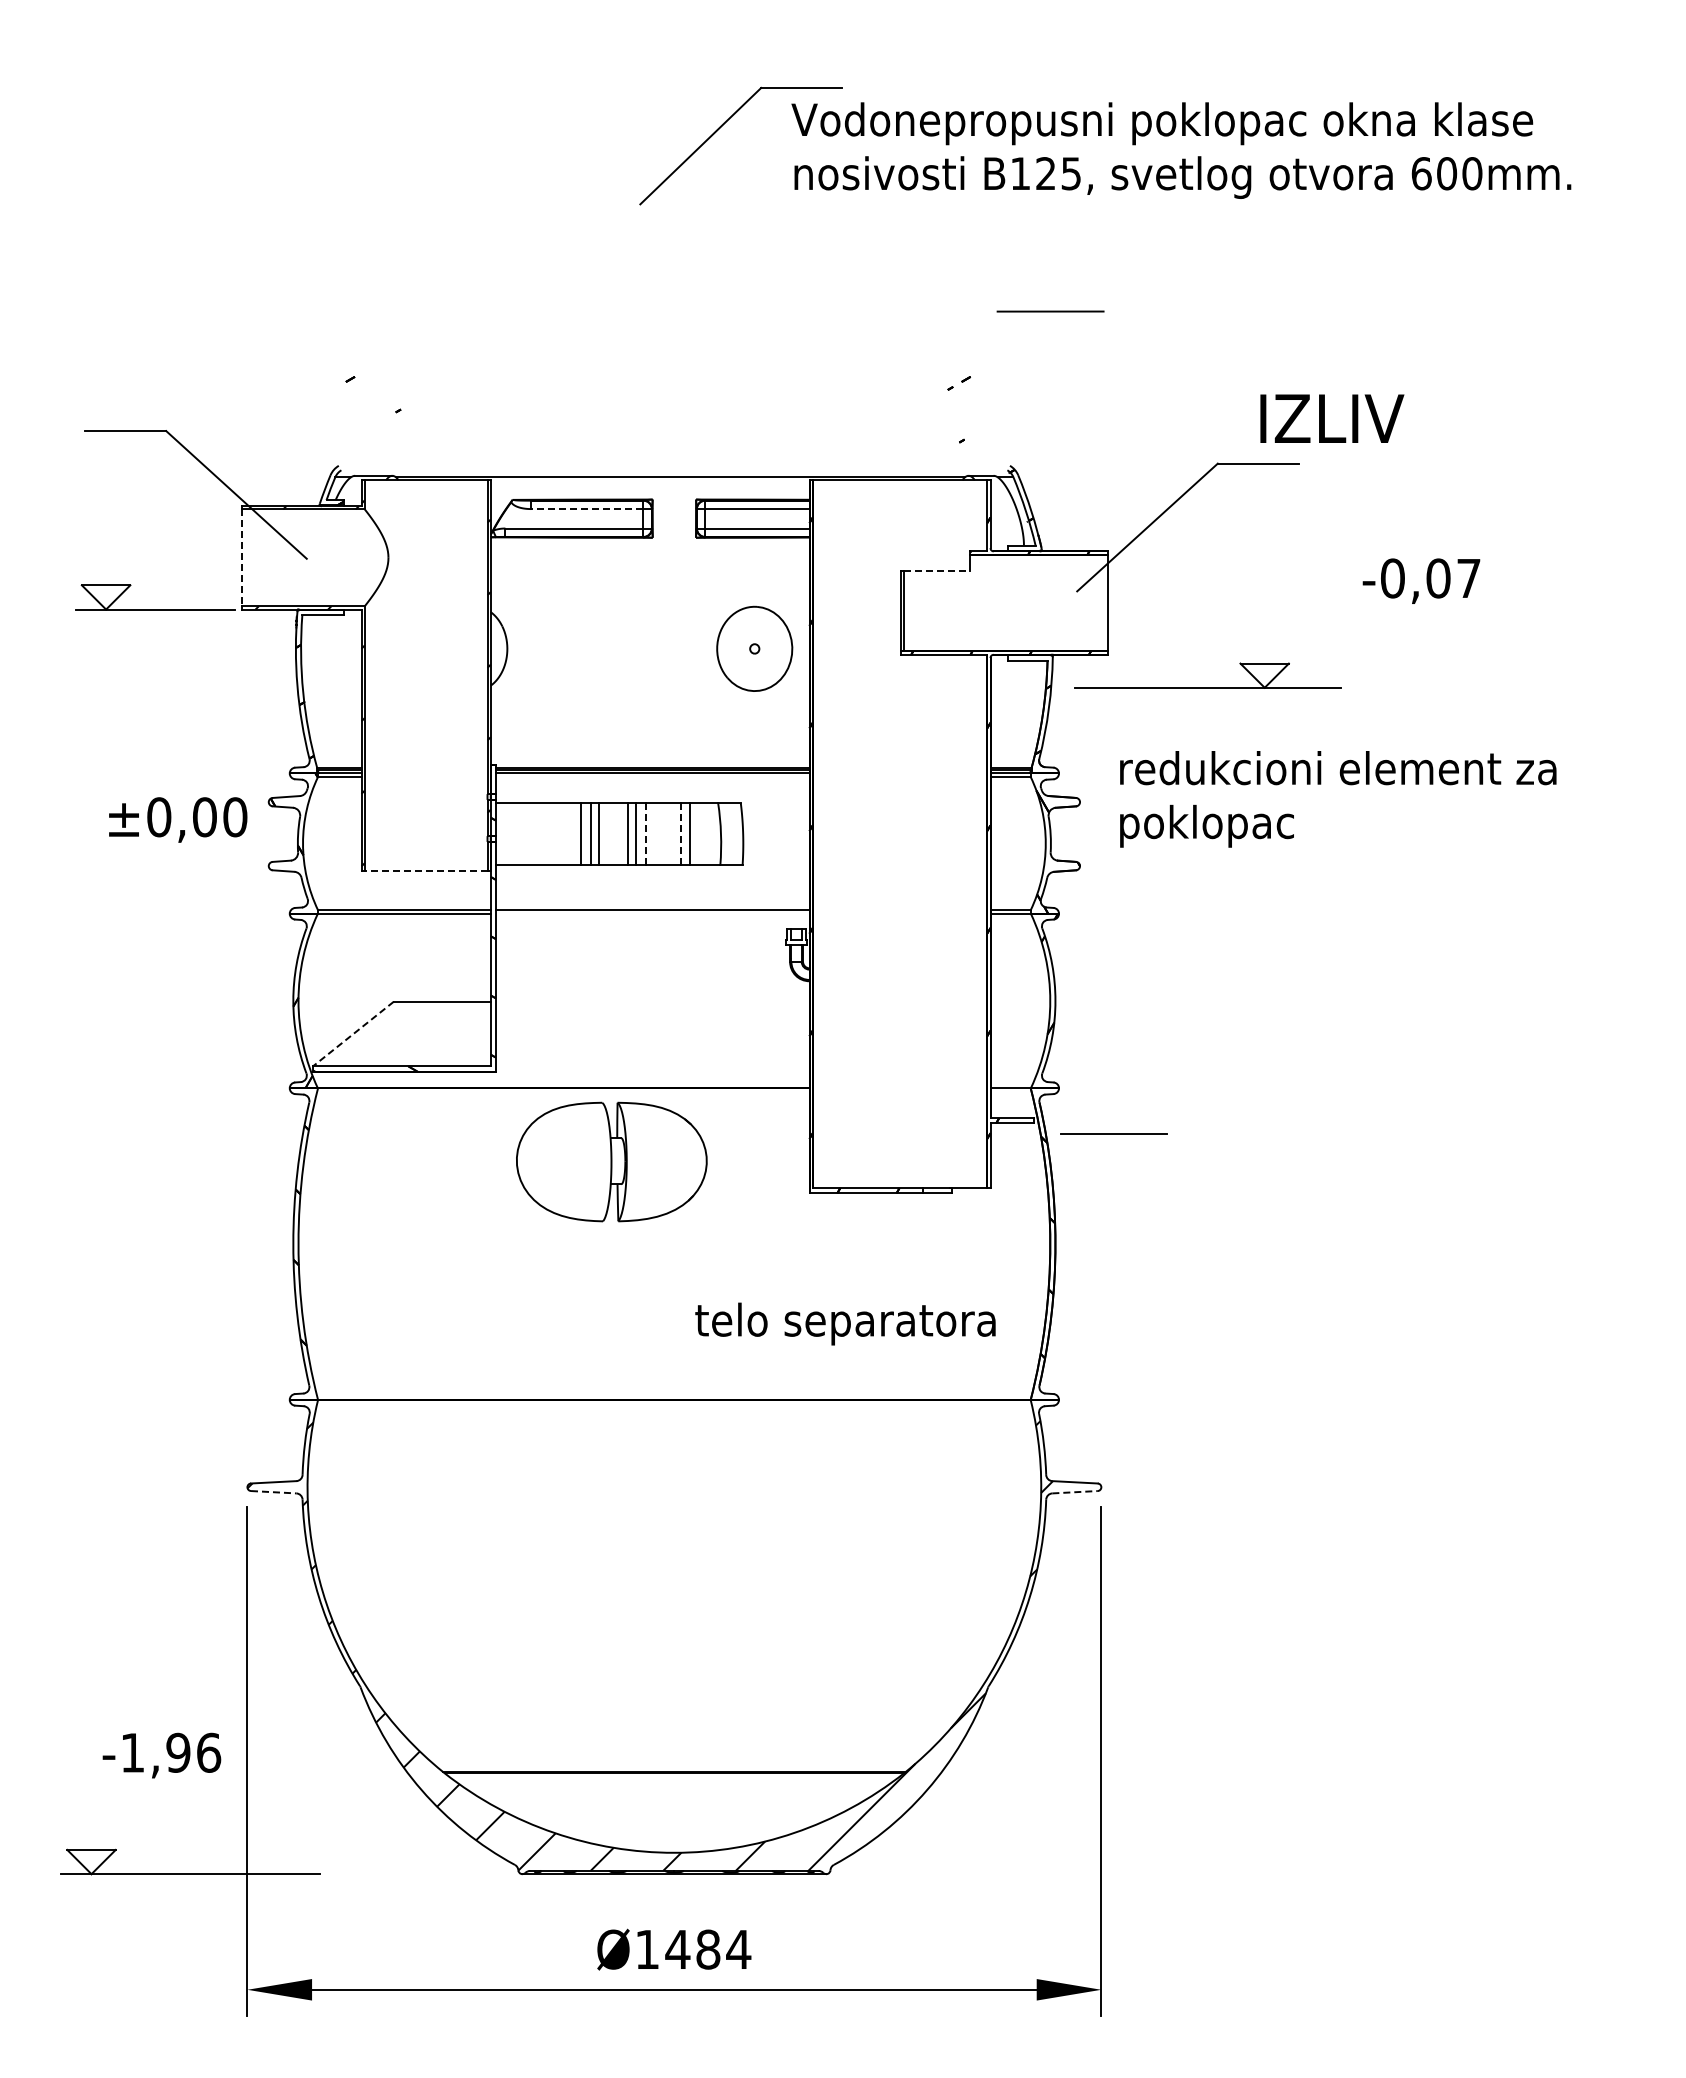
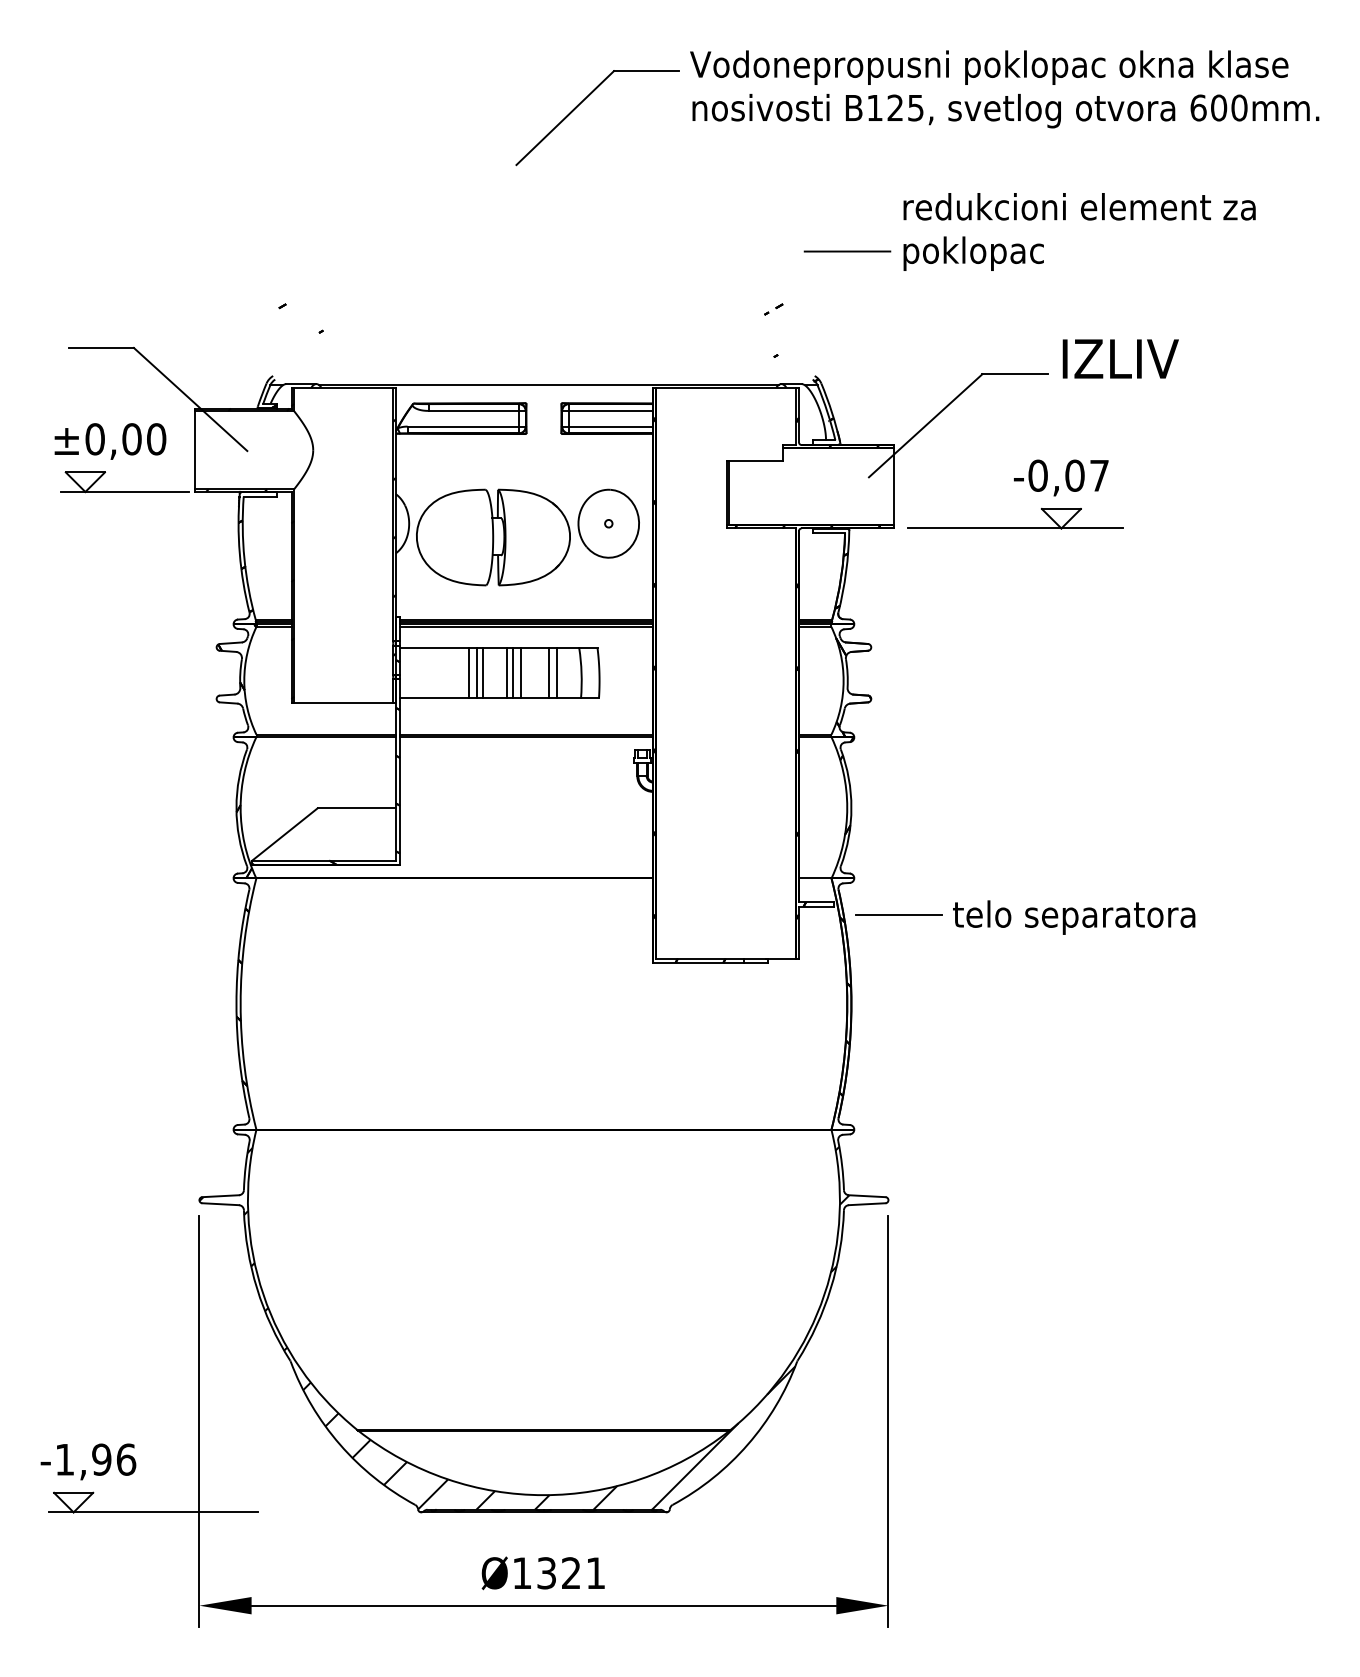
text: (1181, 150) -> (1004, 89), moved
text: (1332, 418) -> (1120, 358), moved
line: (586, 509) -> (473, 411), dashed -> solid
line: (241, 558) -> (194, 450), dashed -> solid
line: (937, 570) -> (756, 460), dashed -> solid
text: (1421, 580) -> (1061, 477), moved
part: (1207, 687) -> (1015, 528), moved
line: (652, 776) -> (526, 626), added
text: (1338, 799) -> (1079, 232), moved
text: (178, 819) -> (110, 441), moved
line: (646, 833) -> (521, 672), dashed -> solid
line: (680, 833) -> (548, 672), dashed -> solid
line: (425, 871) -> (343, 703), dashed -> solid
line: (652, 913) -> (526, 737), added
line: (353, 1034) -> (285, 834), dashed -> solid
part: (611, 1161) -> (493, 537), moved
text: (845, 1323) -> (1074, 917), moved
line: (273, 1492) -> (220, 1204), dashed -> solid
line: (1075, 1492) -> (867, 1204), dashed -> solid
text: (161, 1755) -> (88, 1461), moved
text: (708, 1949) -> (571, 1573), Ø1484 -> Ø1321

